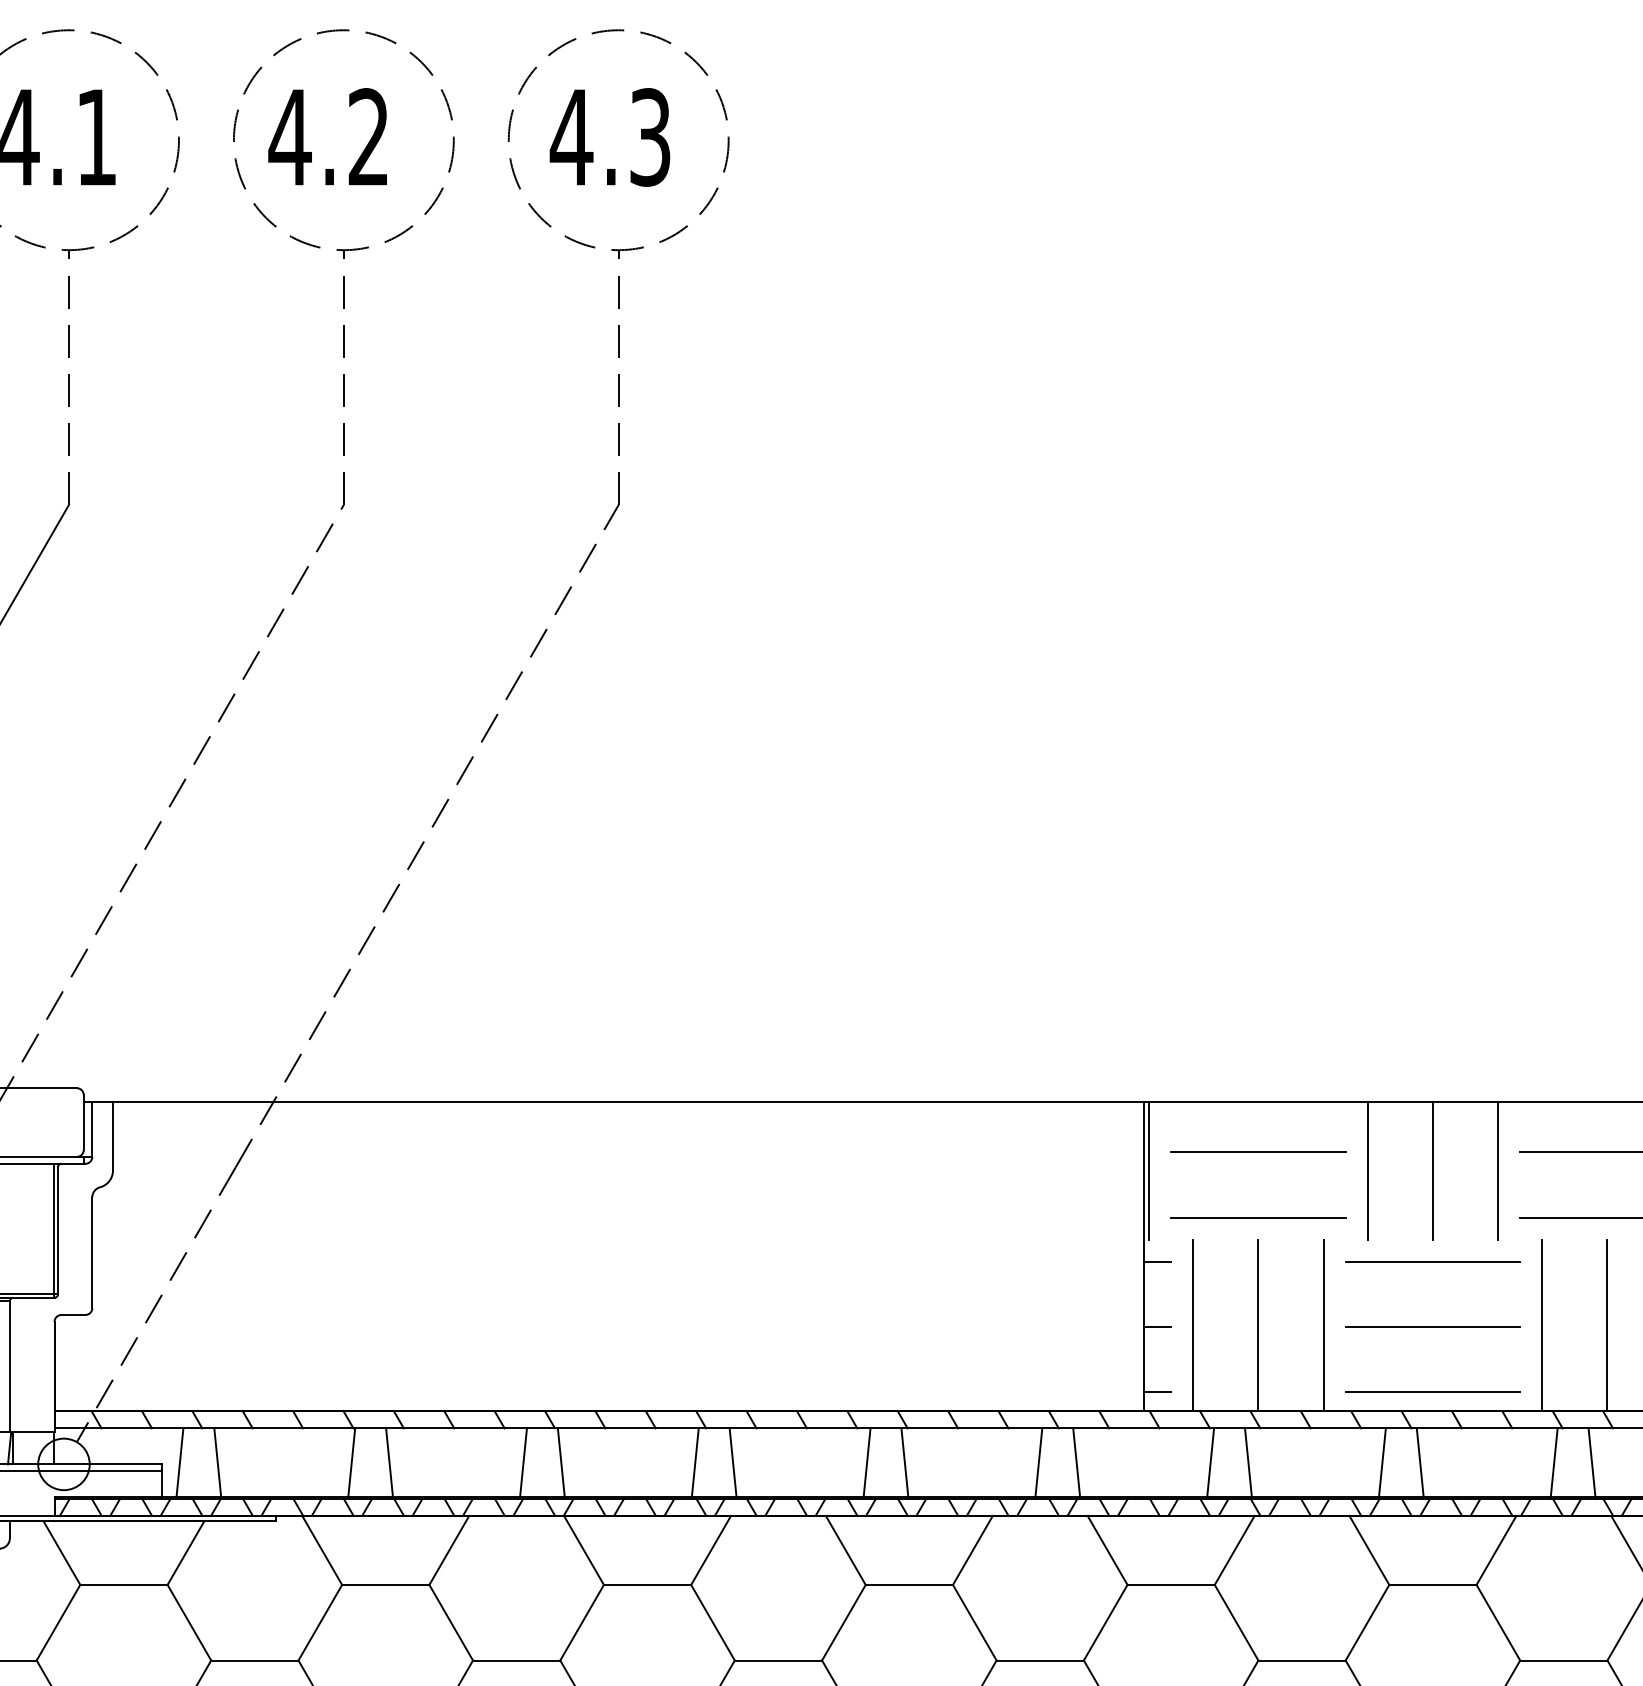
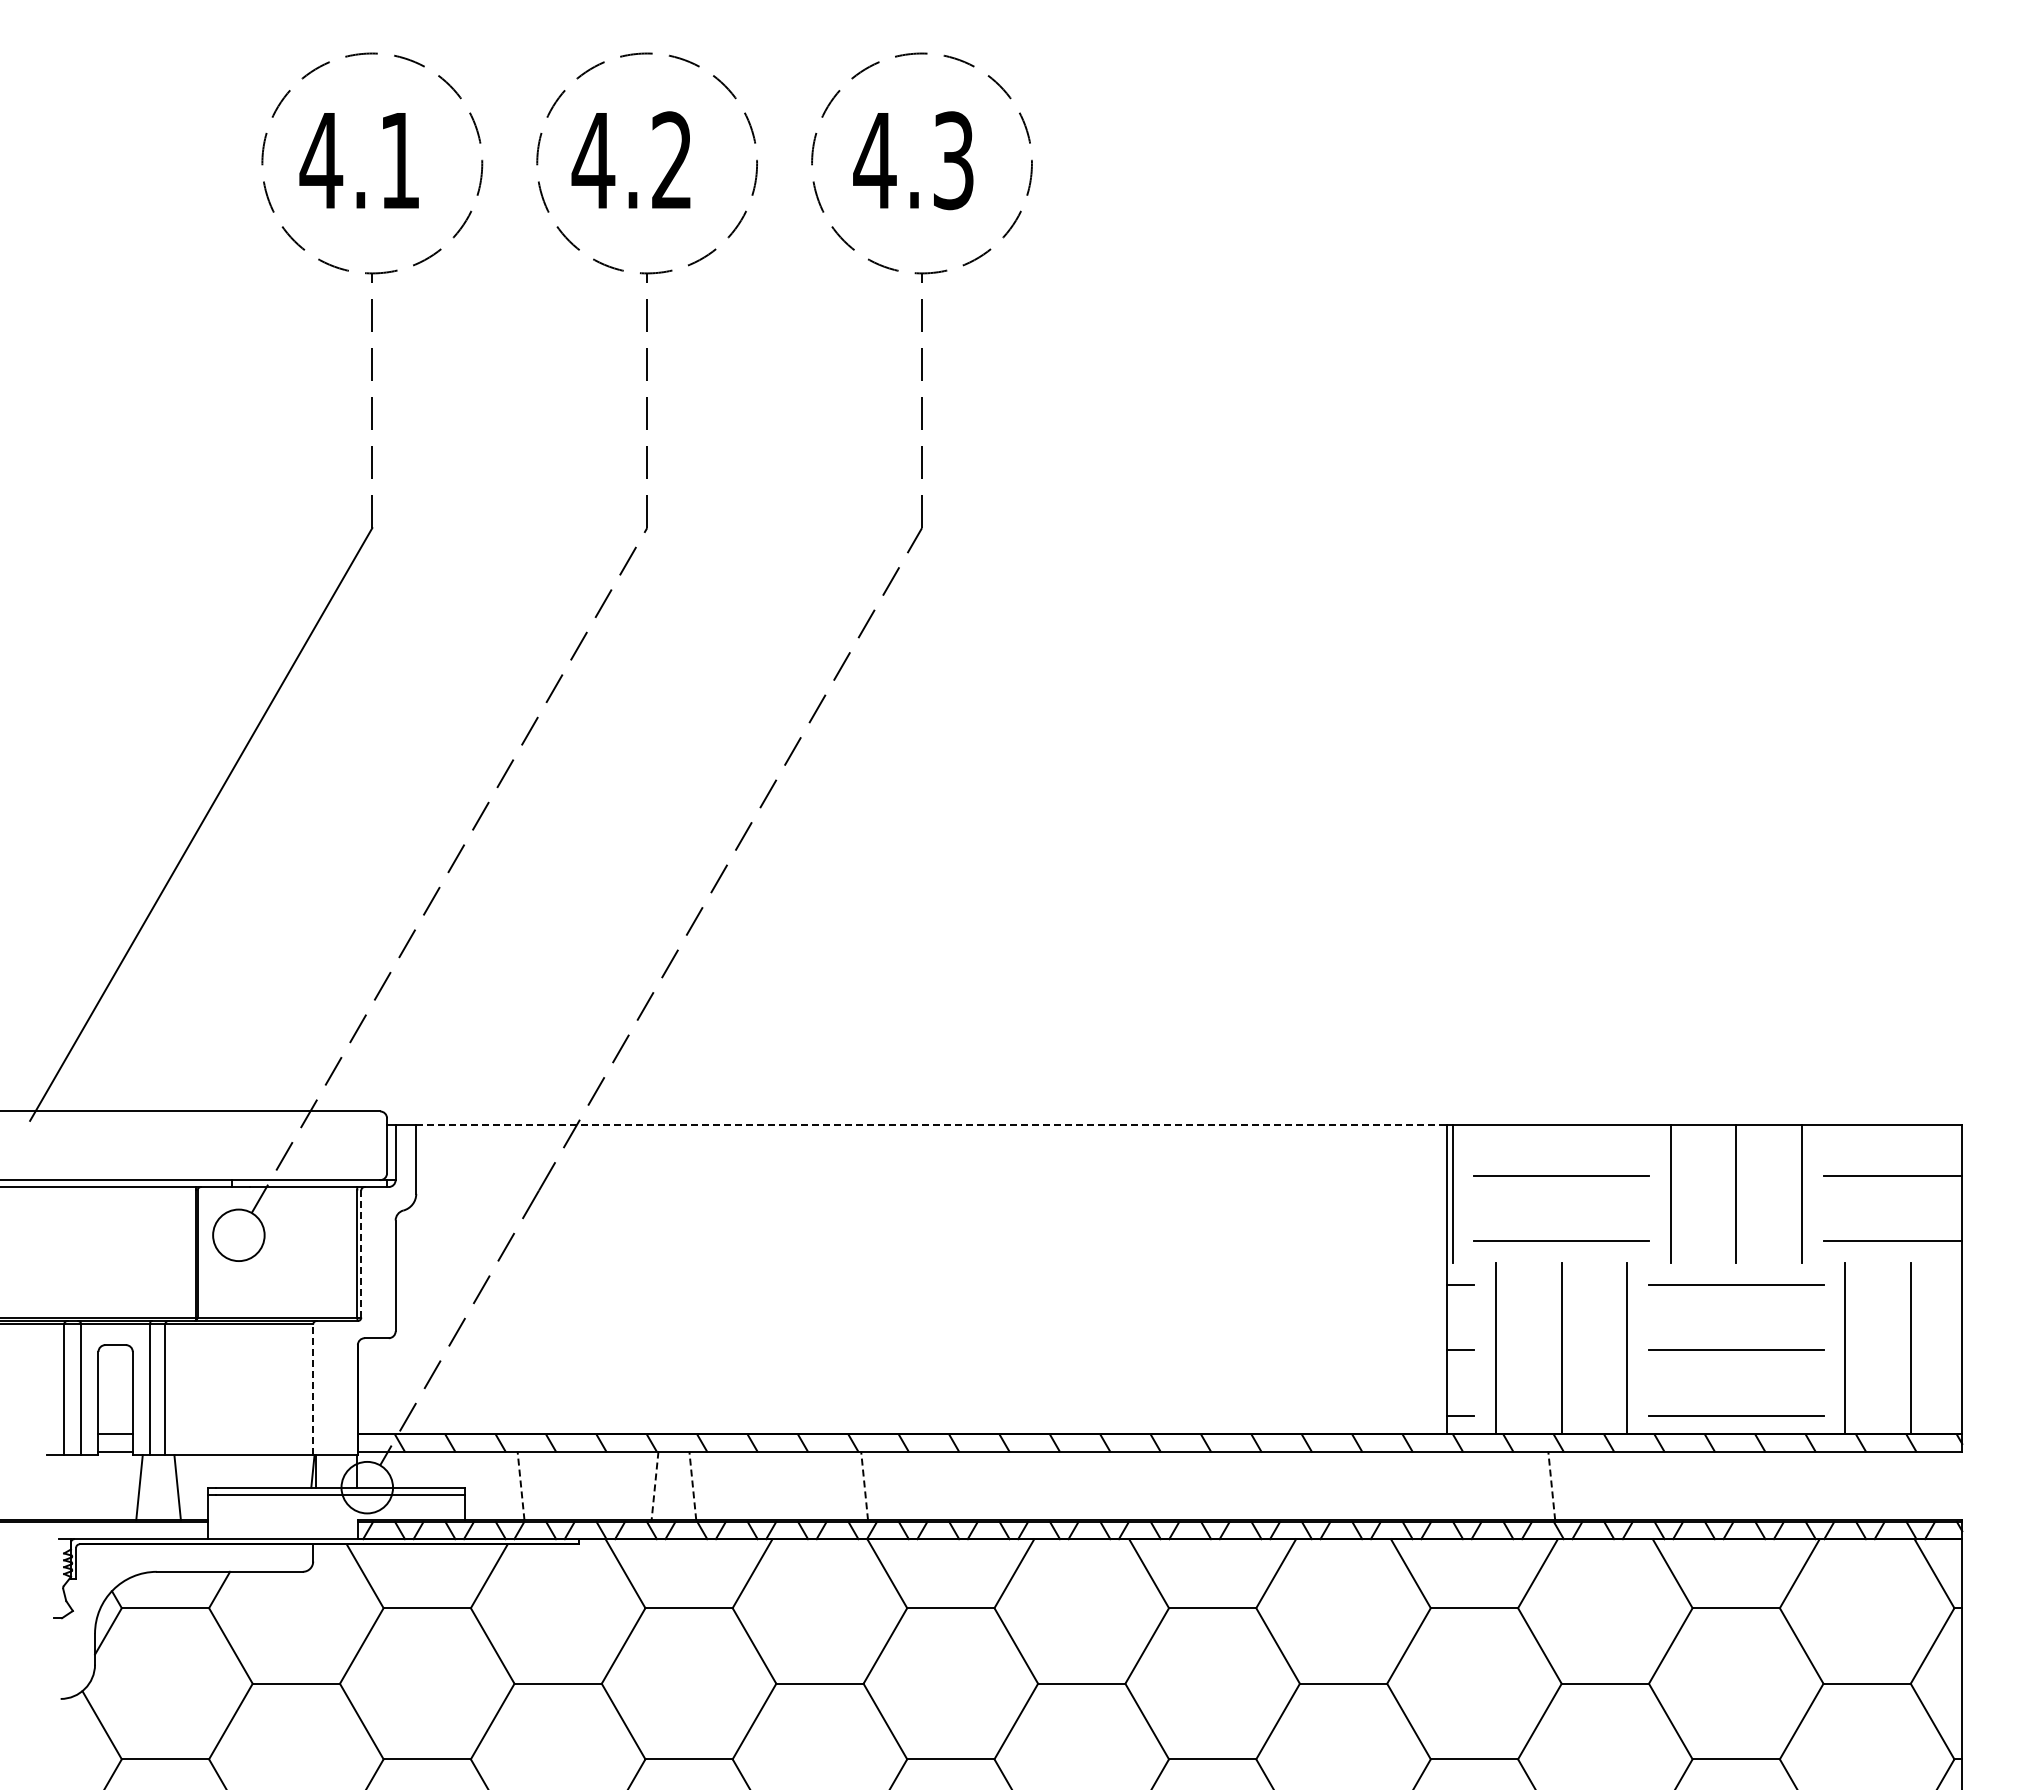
line: (629, 1102) -> (932, 1125), solid -> dashed
line: (58, 1231) -> (361, 1254), solid -> dashed
line: (10, 1366) -> (313, 1389), solid -> dashed
line: (179, 1462) -> (482, 1485), removed
line: (218, 1462) -> (521, 1485), solid -> dashed
line: (352, 1462) -> (655, 1485), solid -> dashed
line: (389, 1462) -> (692, 1485), solid -> dashed
line: (523, 1462) -> (826, 1485), removed
line: (561, 1462) -> (864, 1485), solid -> dashed
line: (695, 1462) -> (998, 1485), removed
line: (732, 1462) -> (1035, 1485), removed
line: (866, 1462) -> (1169, 1485), removed
line: (904, 1462) -> (1207, 1485), removed
line: (1038, 1462) -> (1341, 1485), removed
line: (1076, 1462) -> (1379, 1485), removed
line: (1210, 1462) -> (1513, 1485), removed
line: (1248, 1462) -> (1551, 1485), solid -> dashed
line: (1382, 1462) -> (1685, 1485), removed
line: (1420, 1462) -> (1723, 1485), removed
line: (1554, 1462) -> (1857, 1485), removed
line: (1591, 1462) -> (1894, 1485), removed

